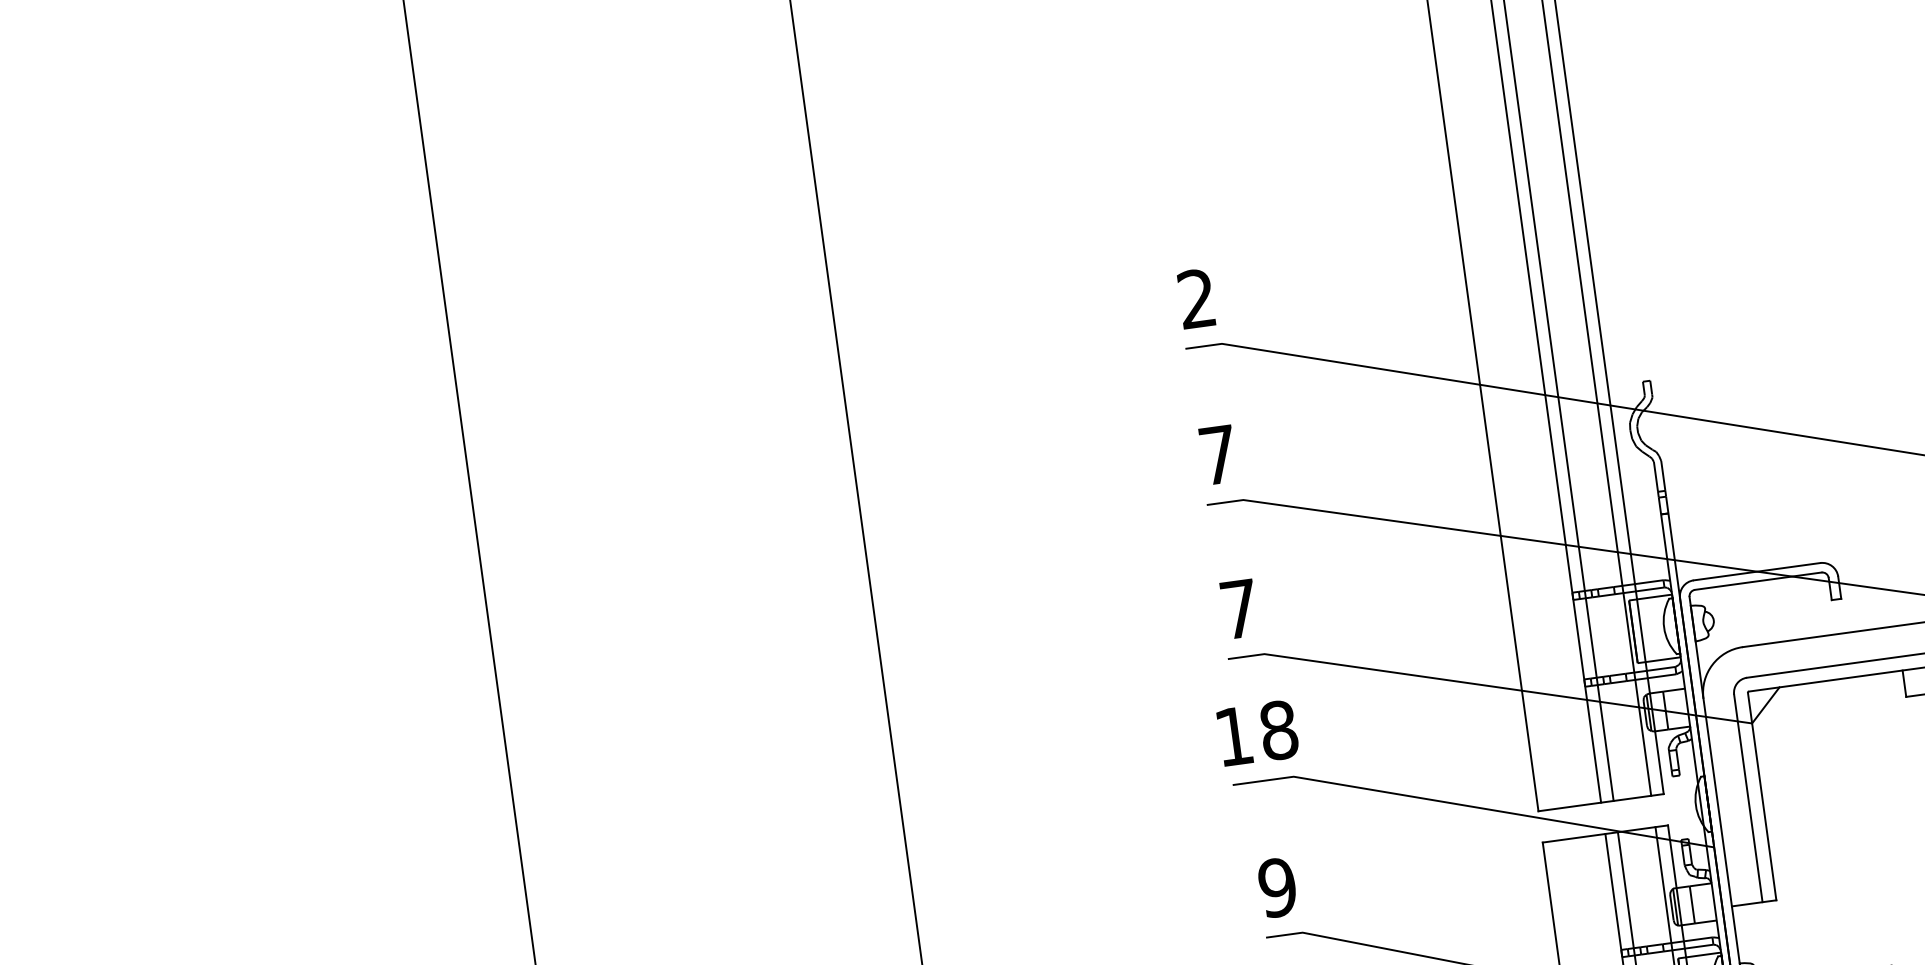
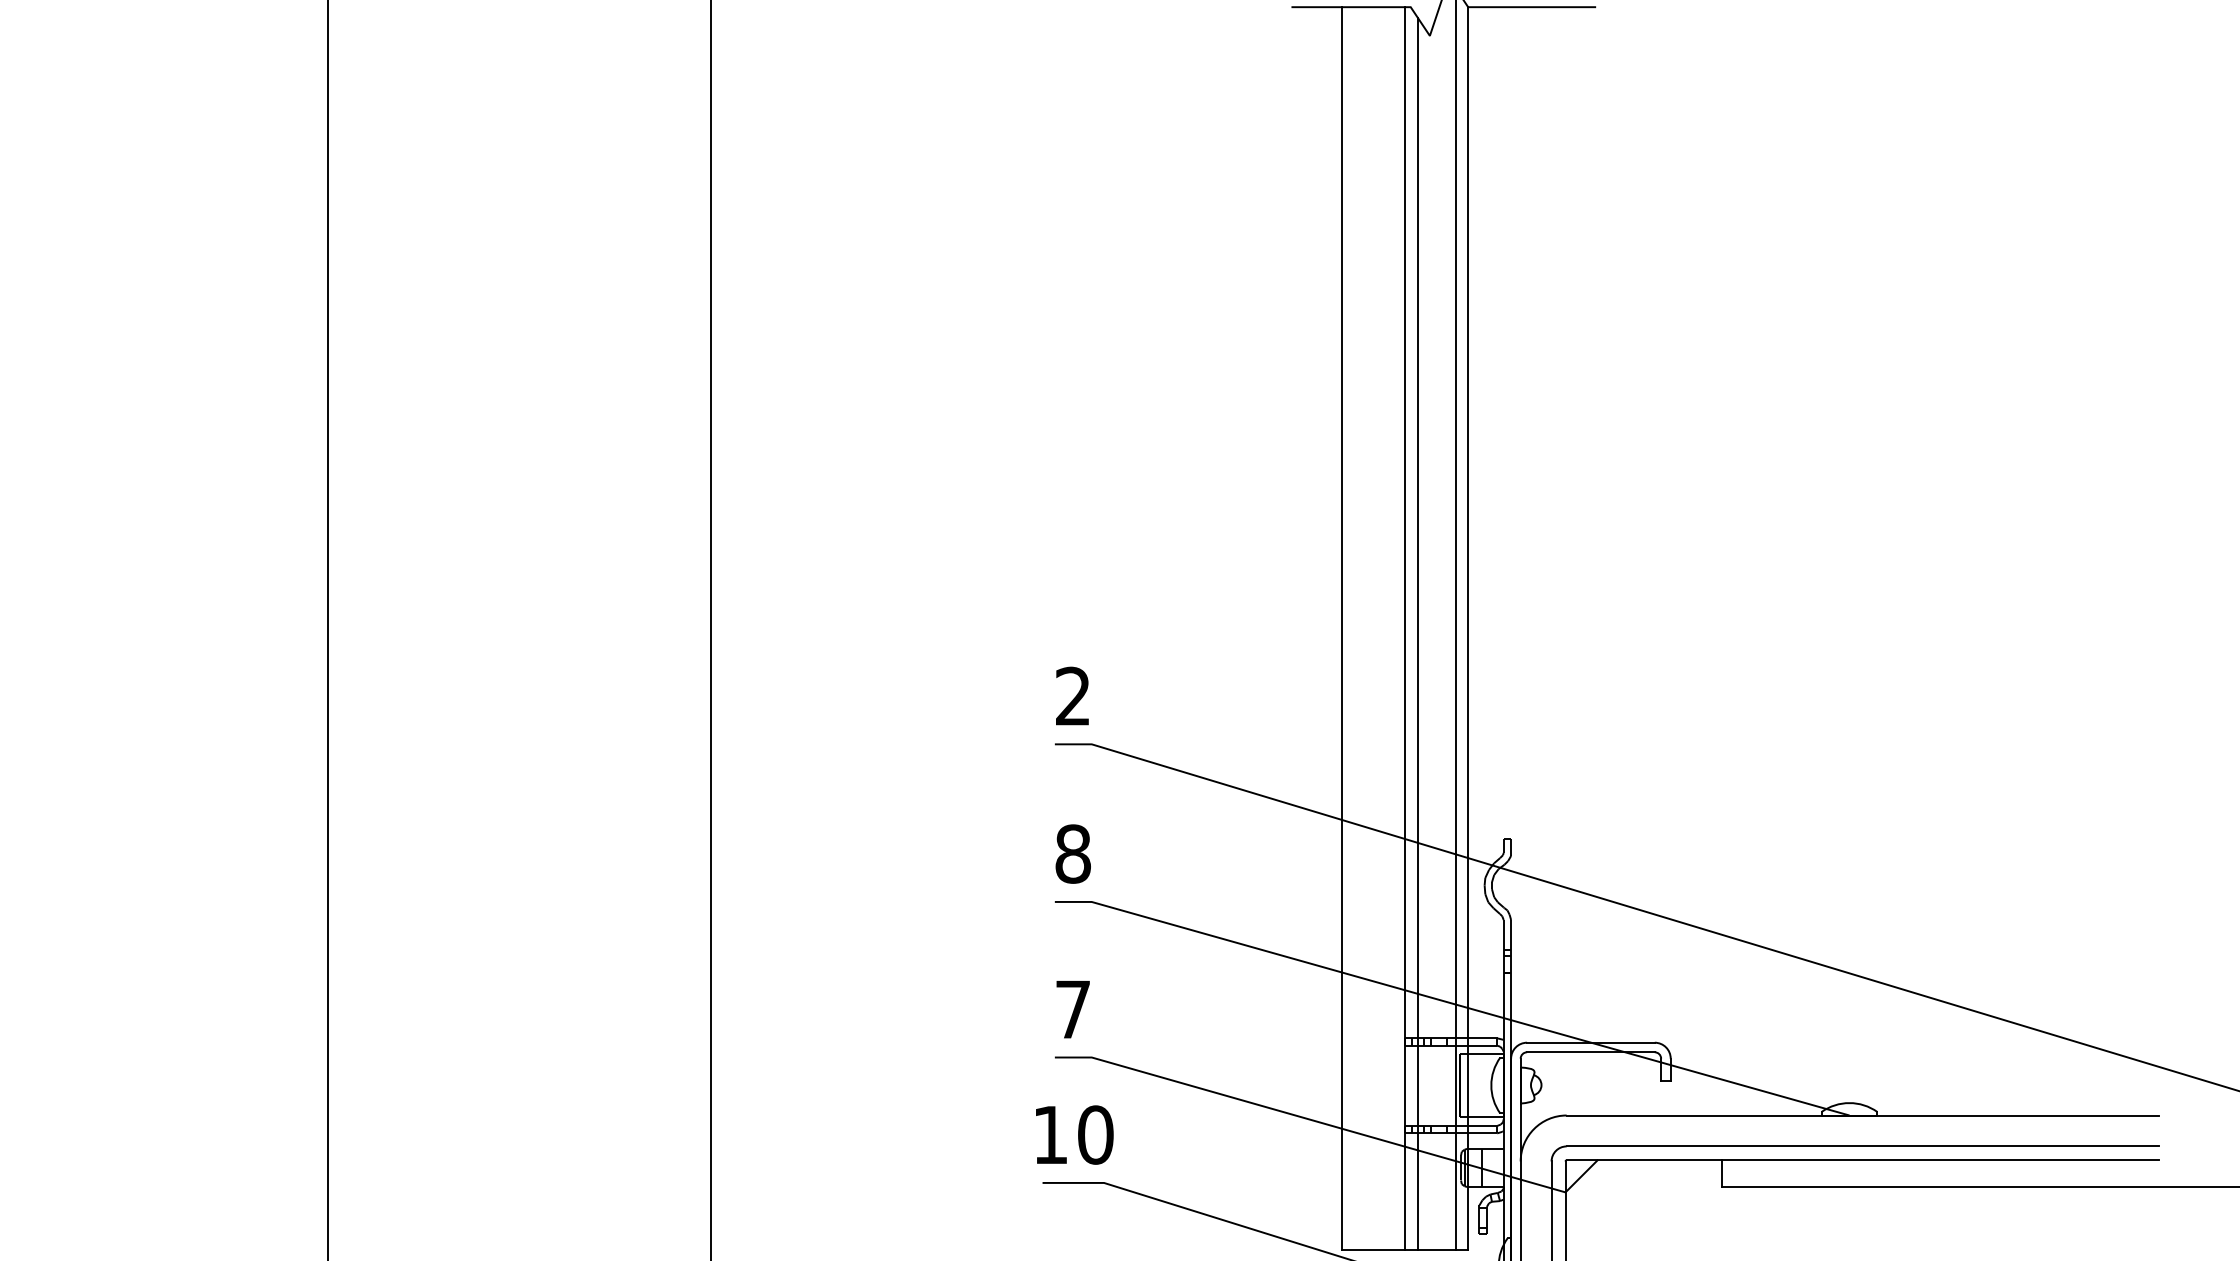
text: (1217, 454) -> (1072, 853), 7 -> 8
text: (1278, 729) -> (1095, 1134), 18 -> 10

